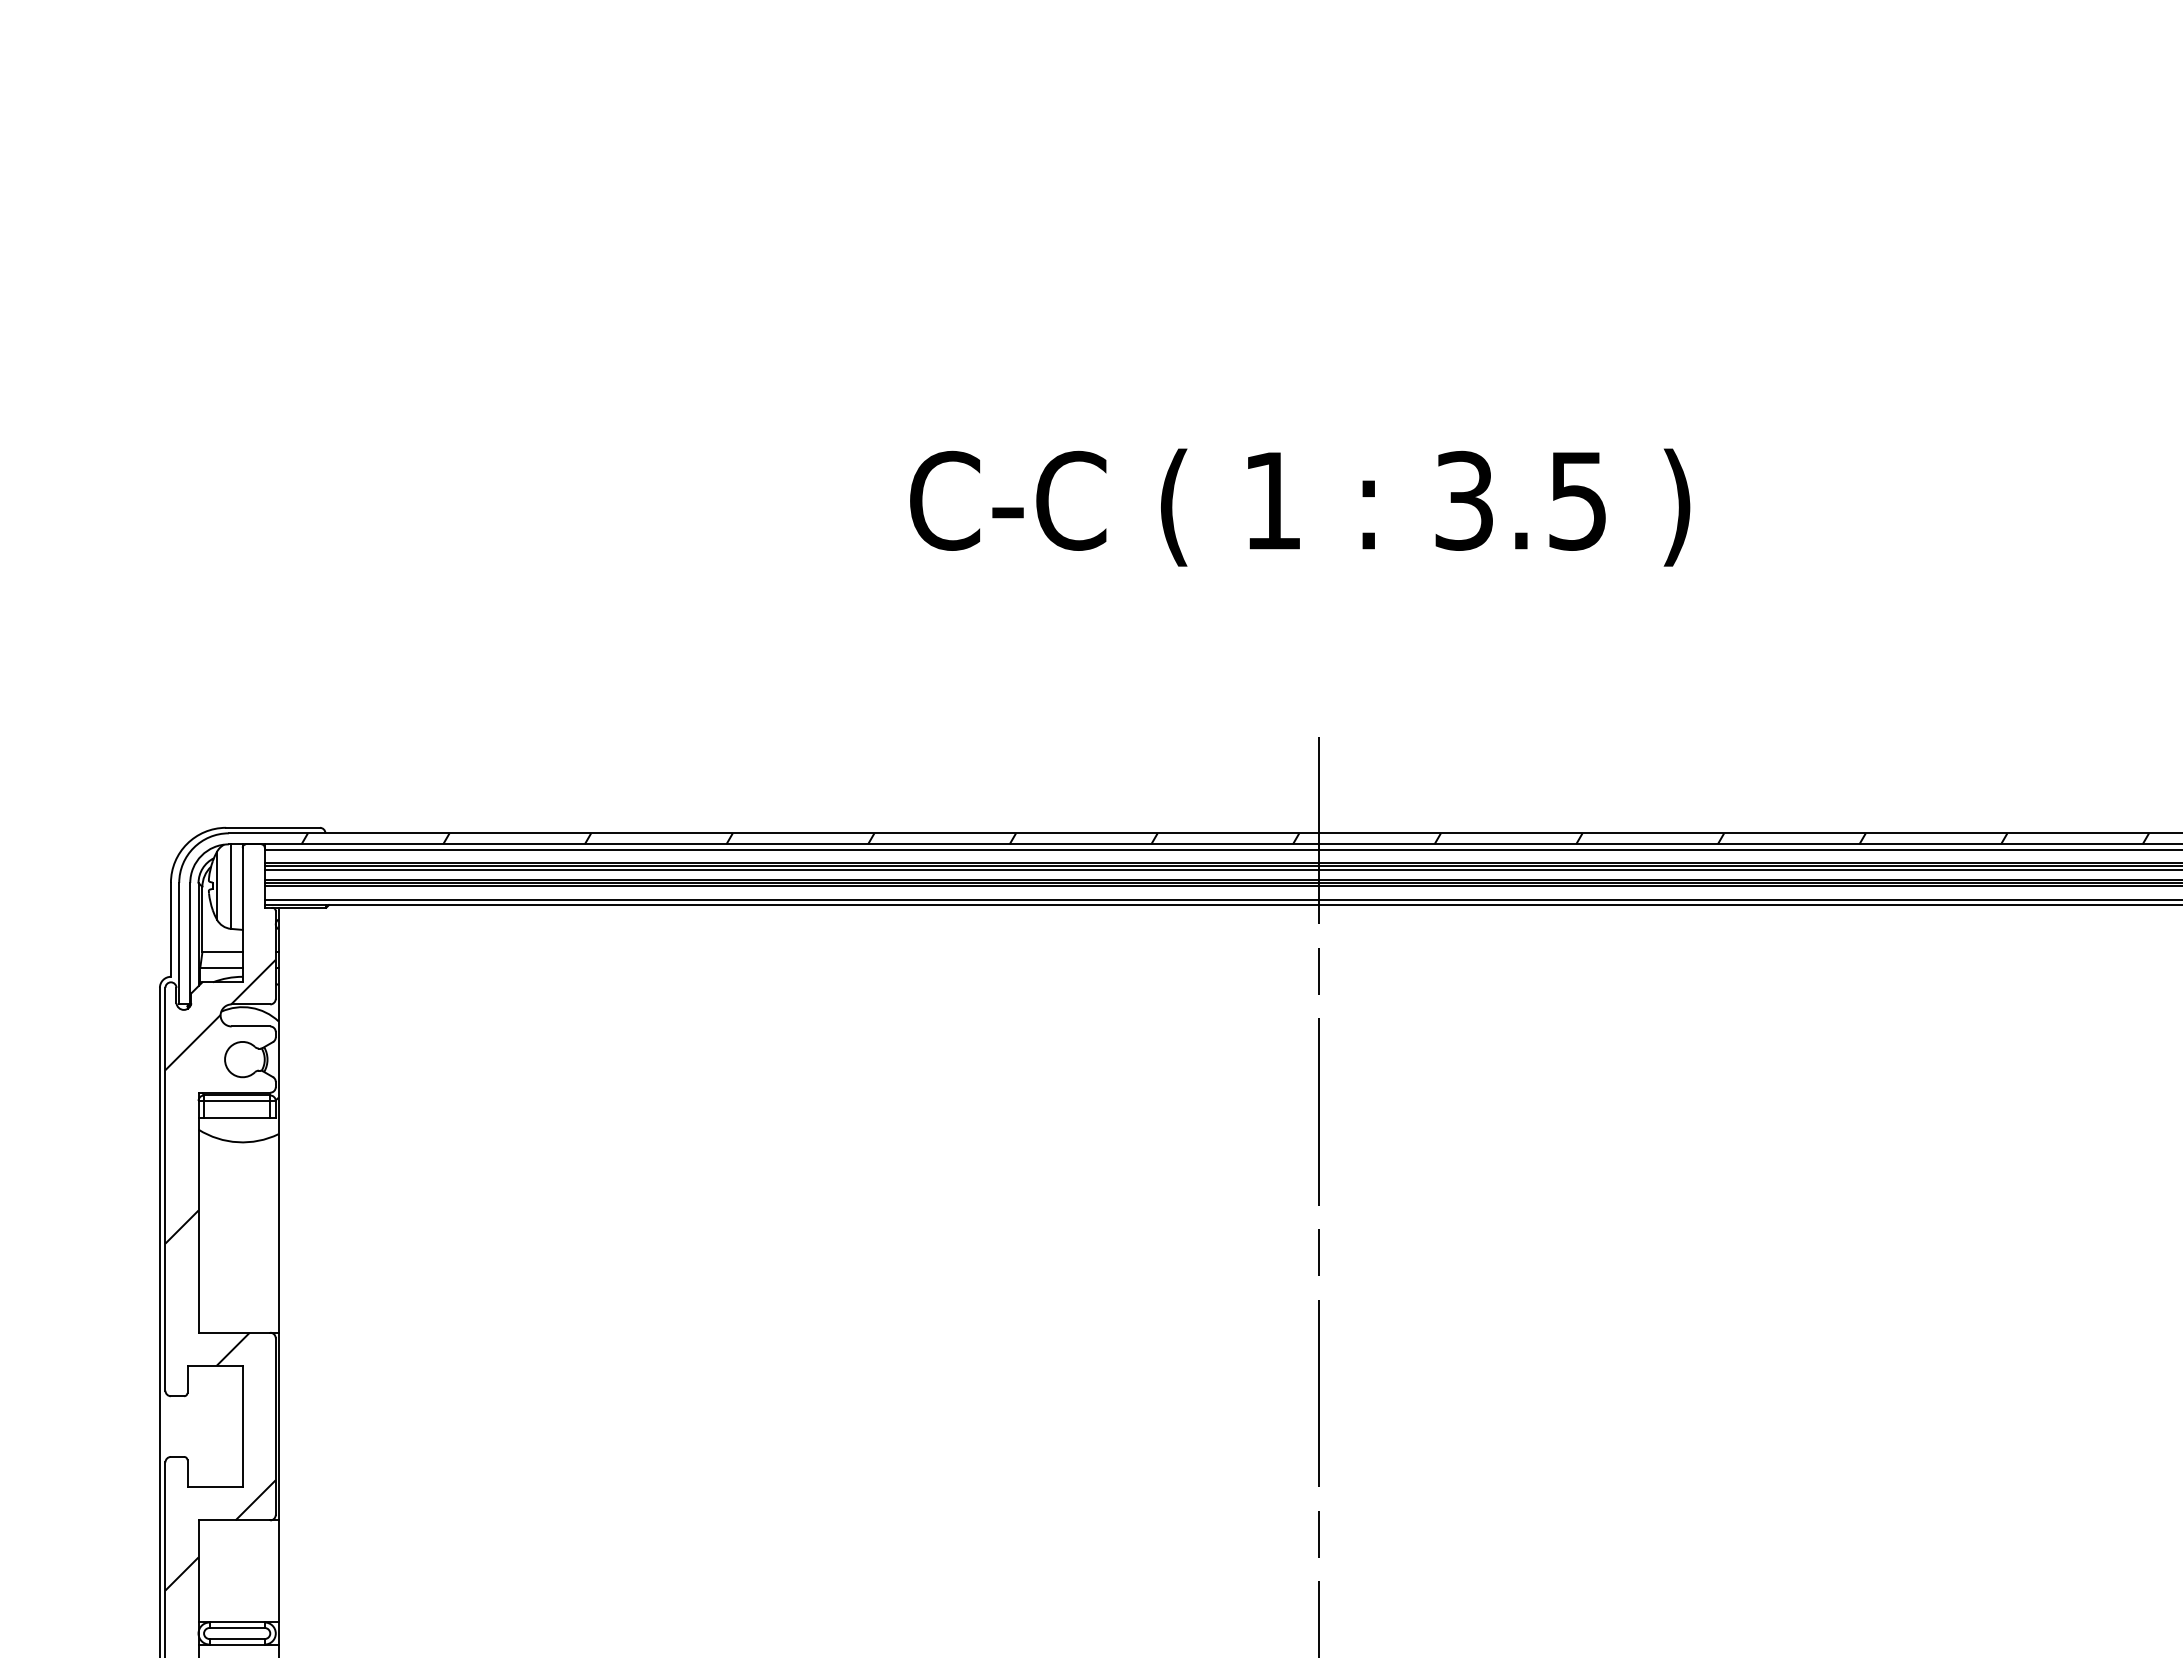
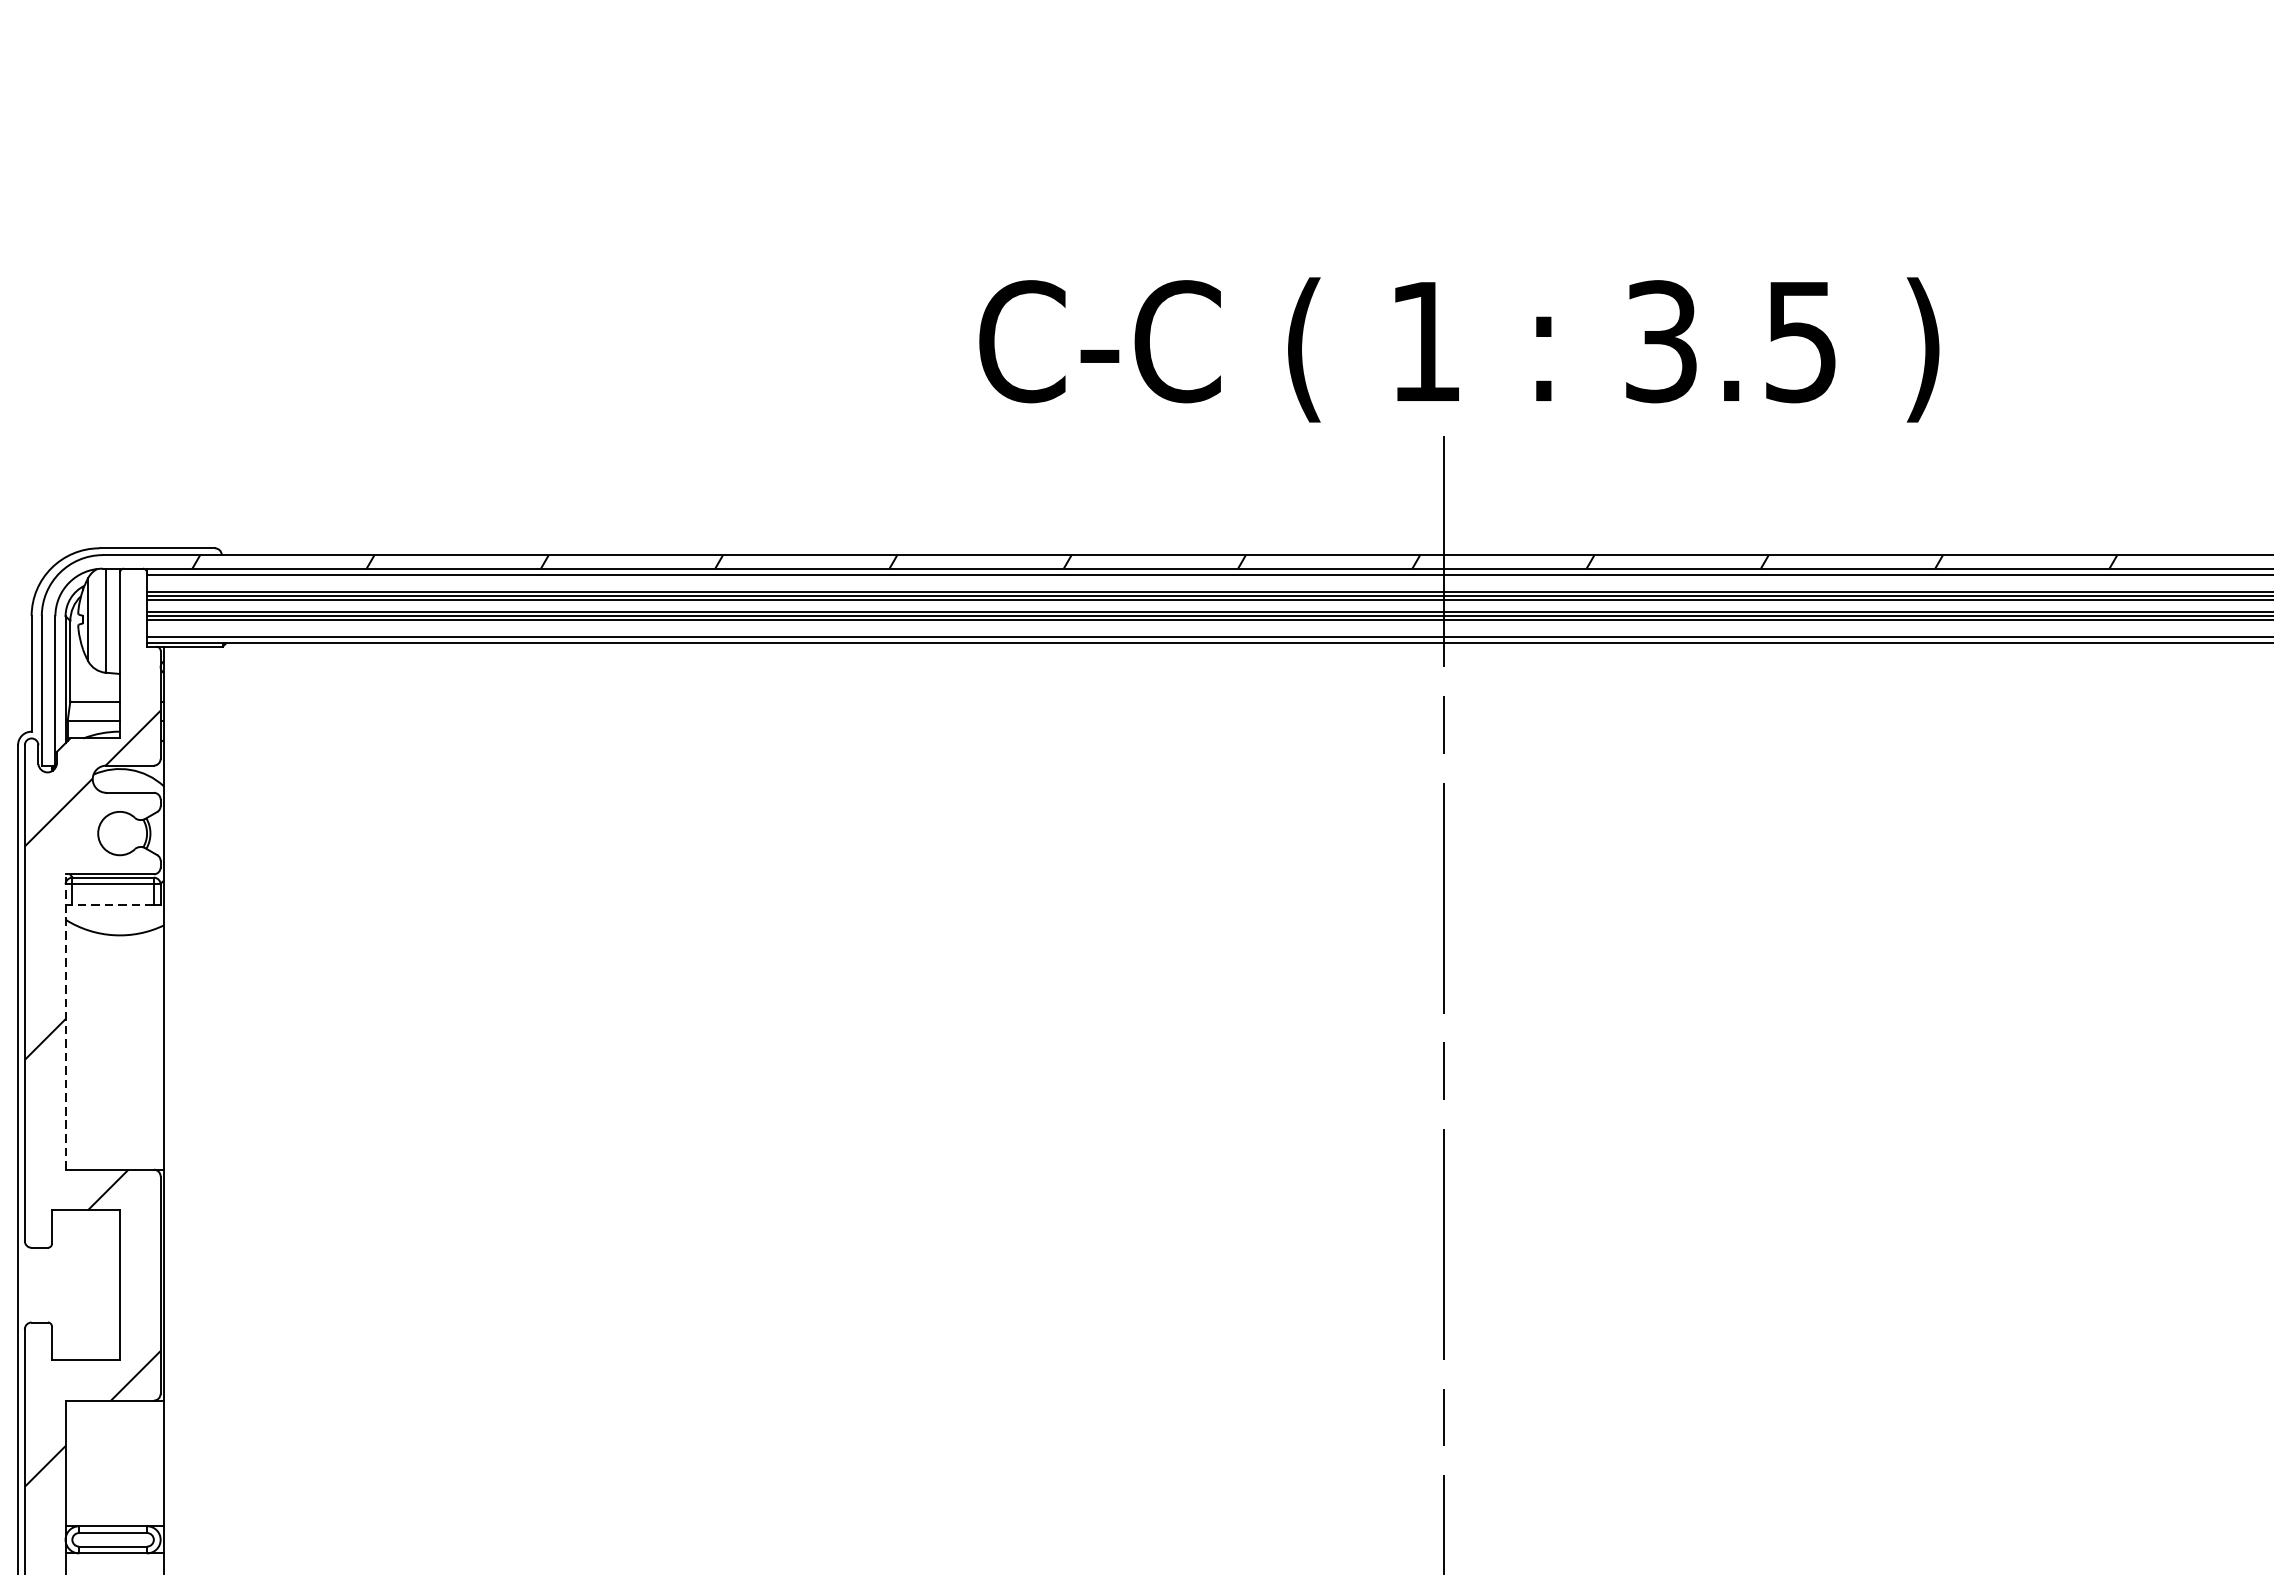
text: (1300, 507) -> (1459, 349), moved
line: (236, 1117) -> (112, 904), solid -> dashed
line: (198, 1212) -> (65, 1021), solid -> dashed

